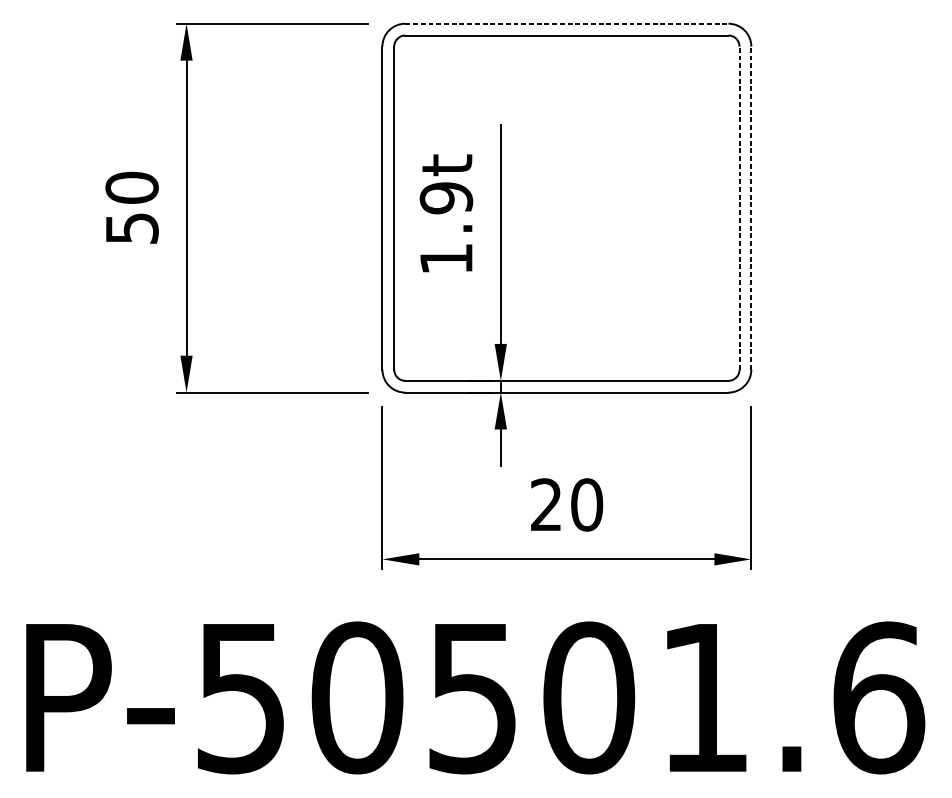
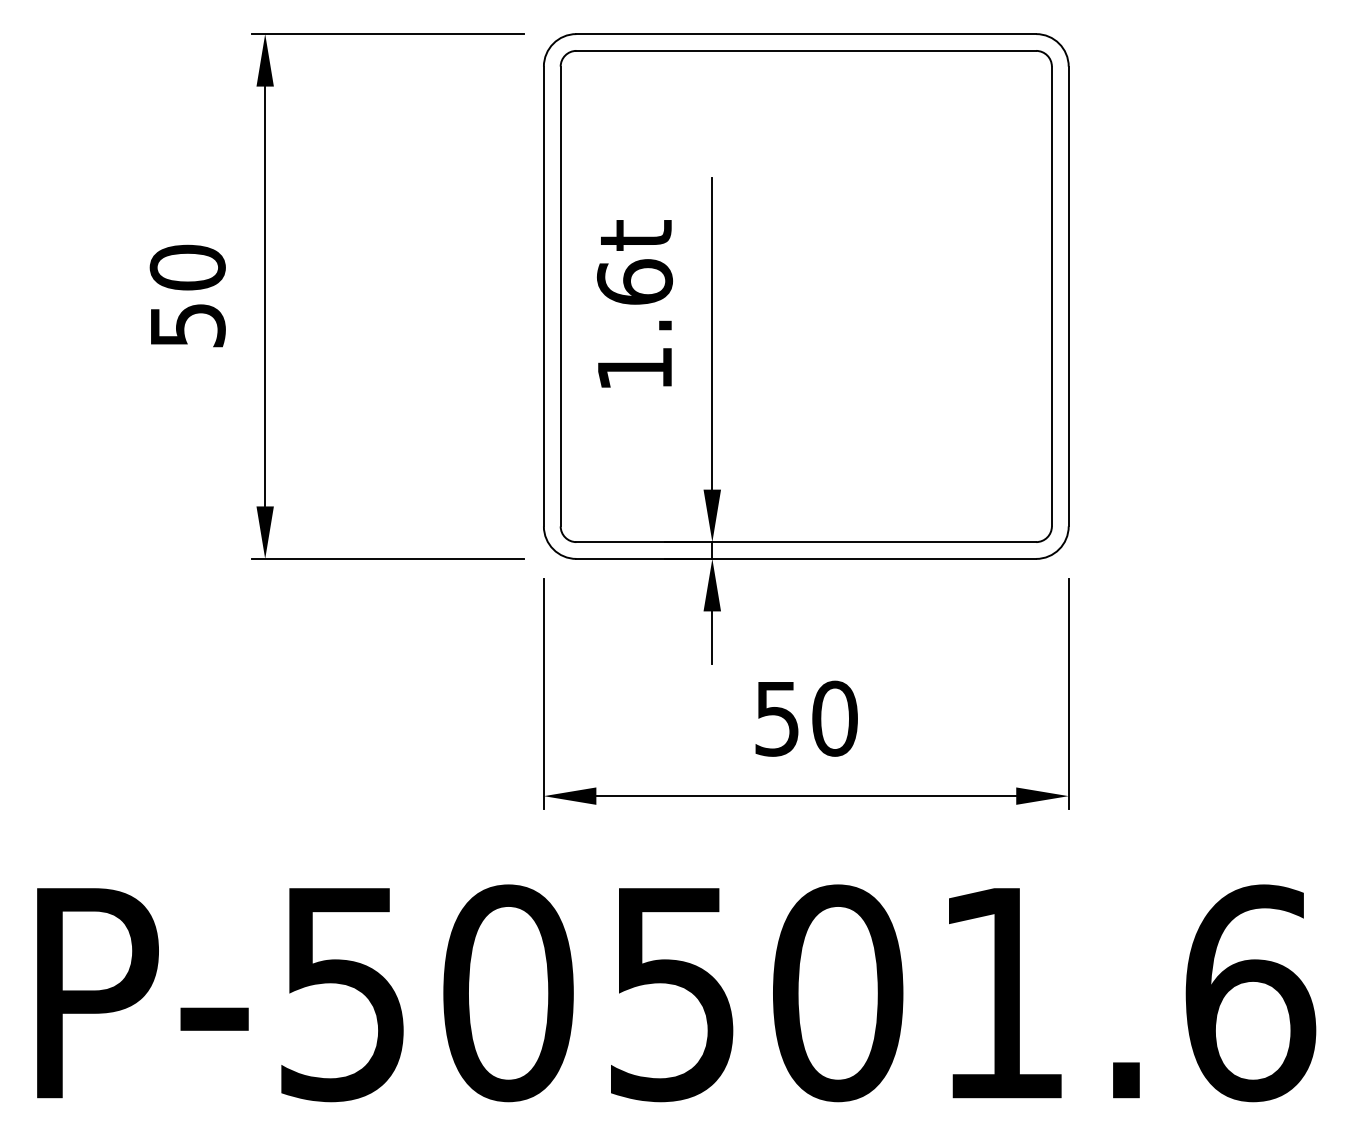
line: (567, 24) -> (806, 34), dashed -> solid
text: (446, 198) -> (635, 282), 1.9t -> 1.6t
line: (739, 208) -> (1051, 296), dashed -> solid
line: (751, 208) -> (1068, 296), dashed -> solid
text: (545, 504) -> (776, 718), 20 -> 50

